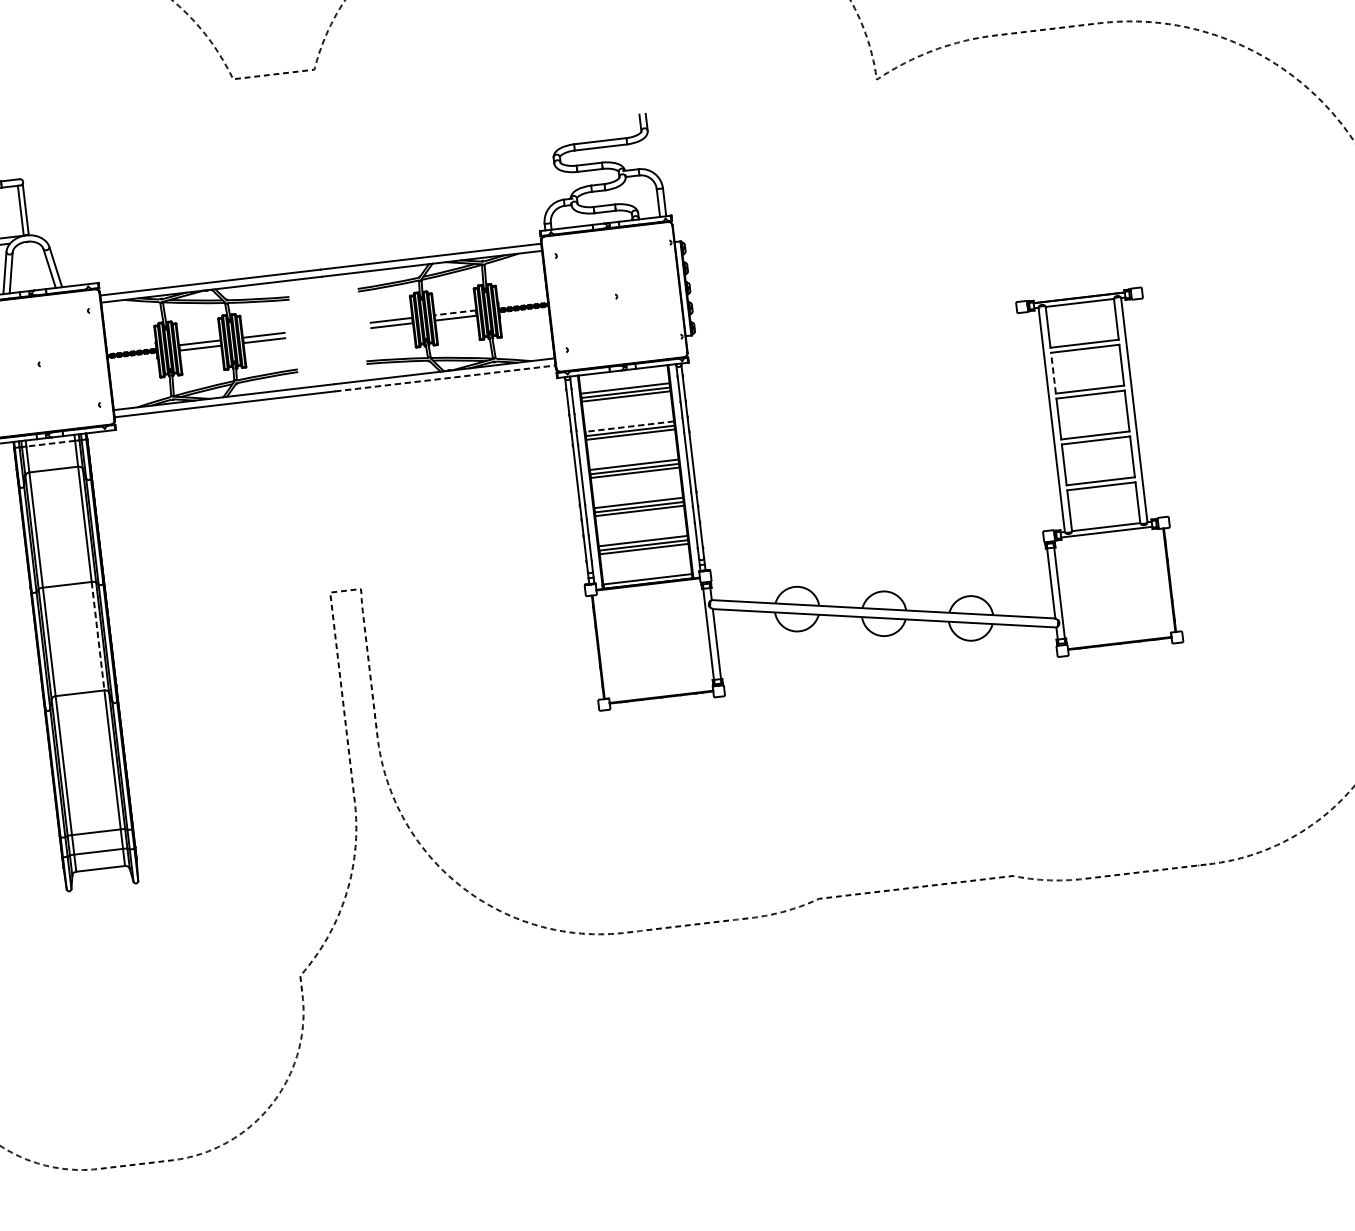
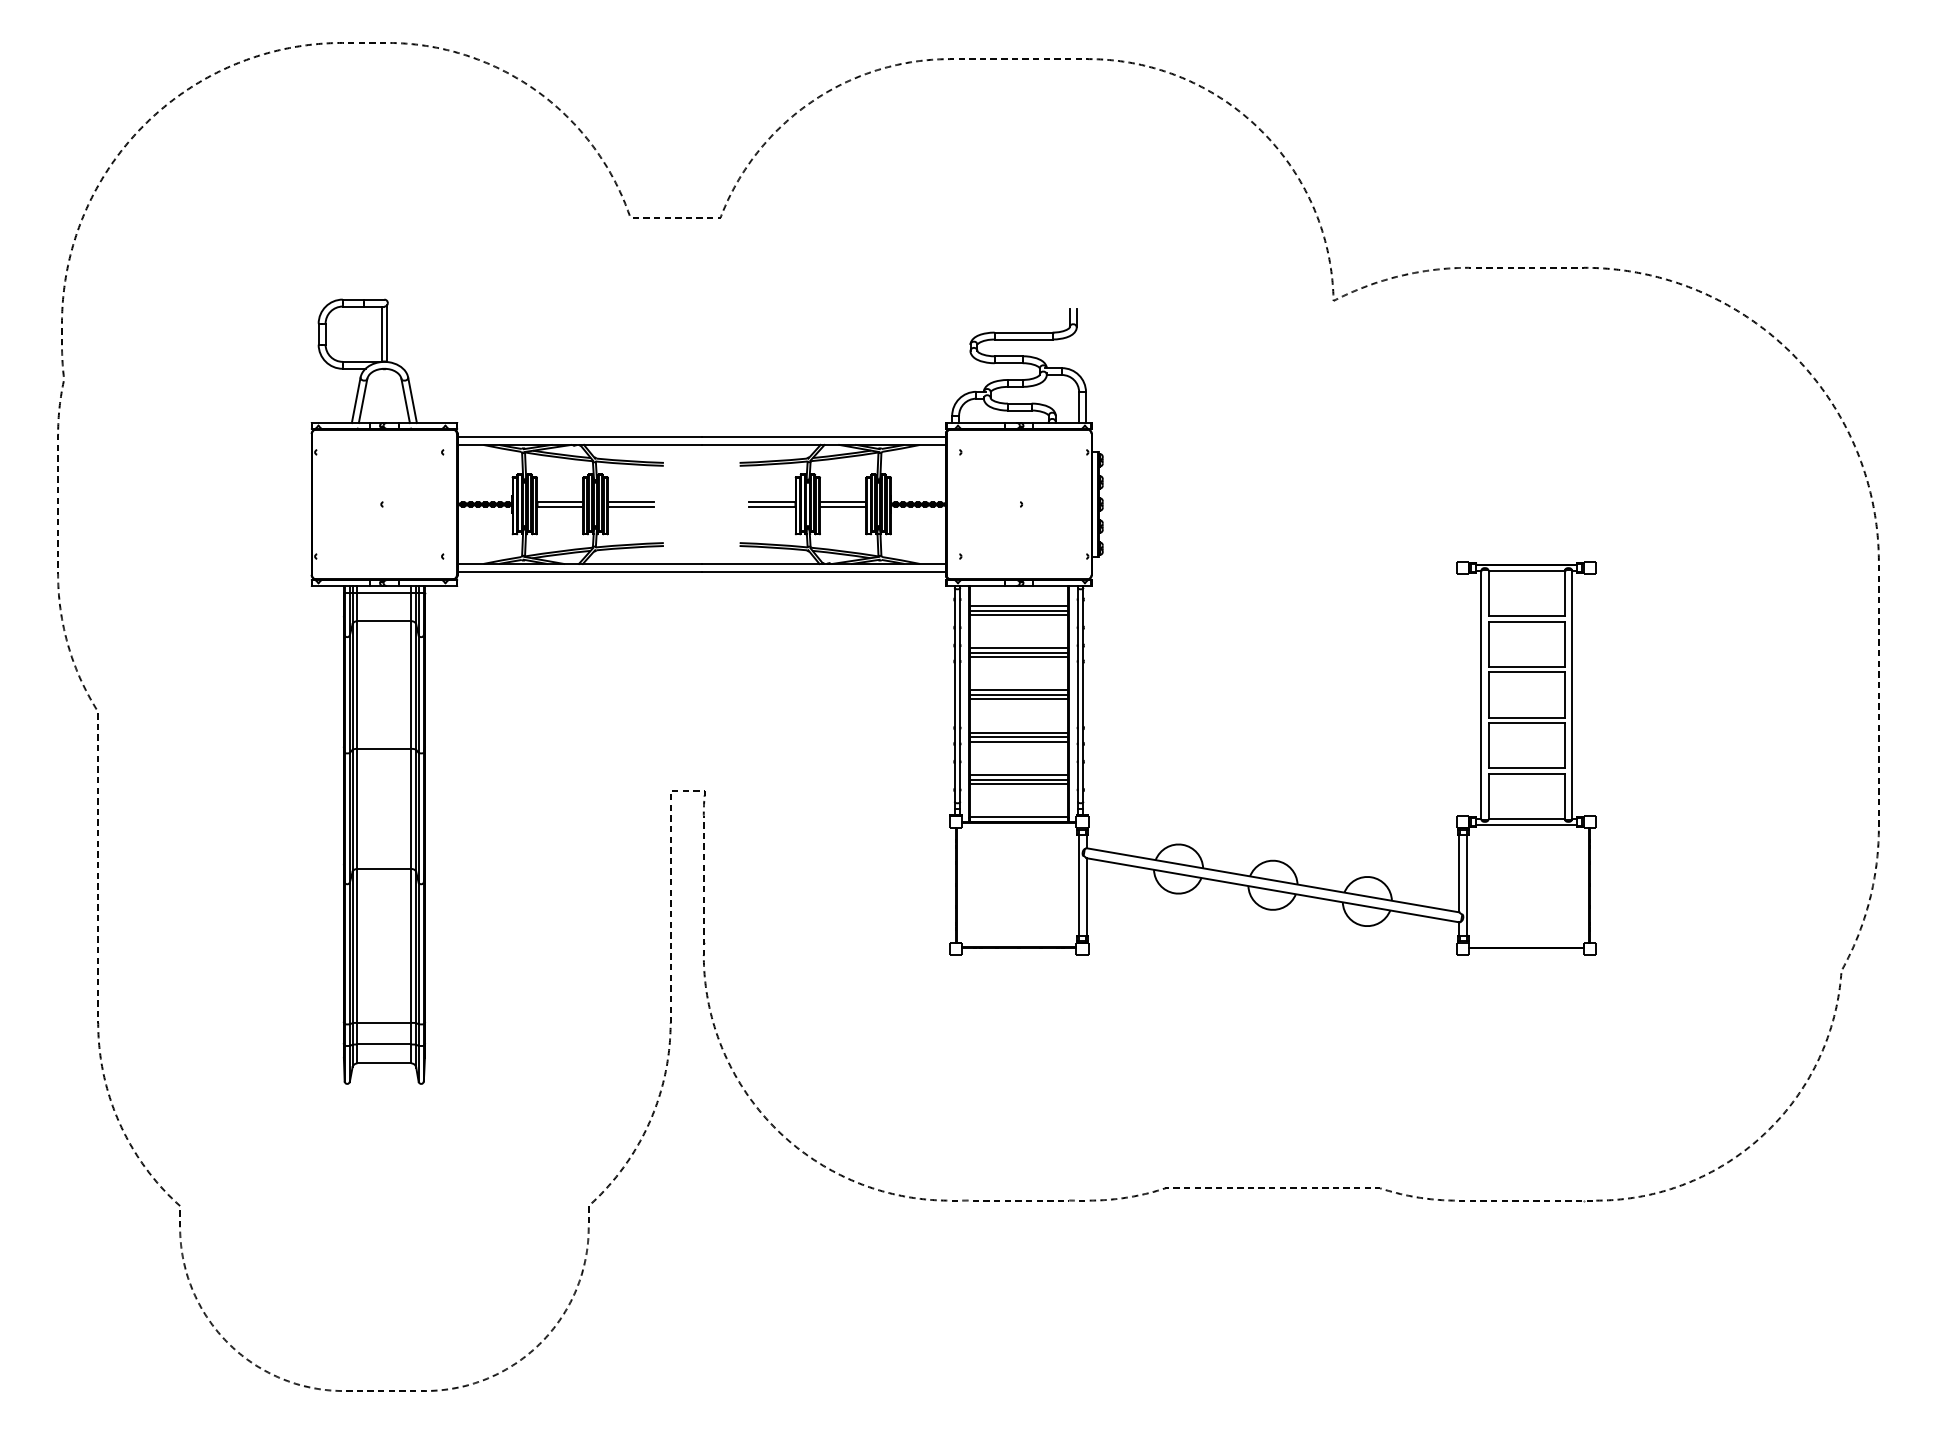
line: (454, 312) -> (842, 501), dashed -> solid
line: (1053, 373) -> (1488, 644), dashed -> solid
line: (445, 378) -> (824, 571), dashed -> solid
line: (629, 426) -> (1018, 648), dashed -> solid
line: (49, 443) -> (383, 592), dashed -> solid
line: (98, 636) -> (411, 809), dashed -> solid

